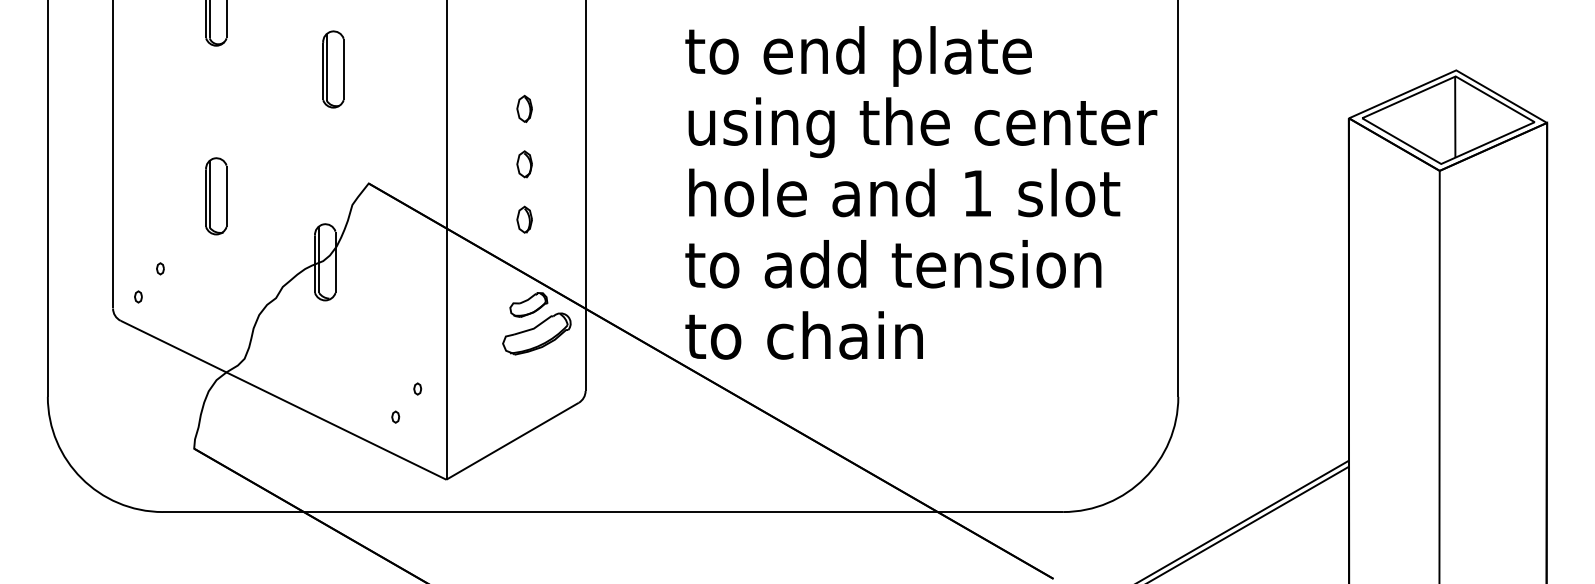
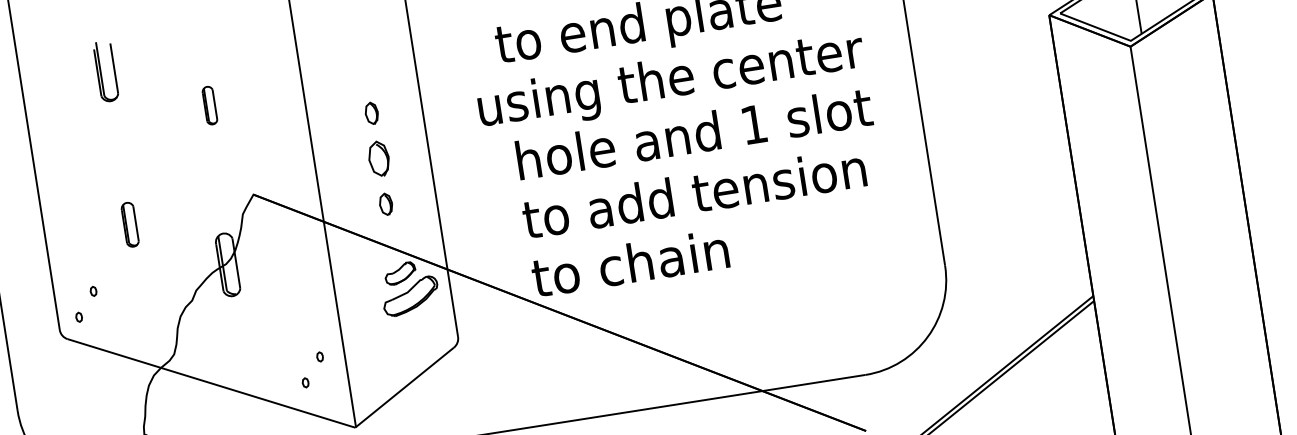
part: (333, 69) -> (209, 105), size x0.6
text: (922, 127) -> (671, 82), moved
part: (524, 164) -> (378, 159), size x1.6
part: (216, 196) -> (130, 224), size x0.7

